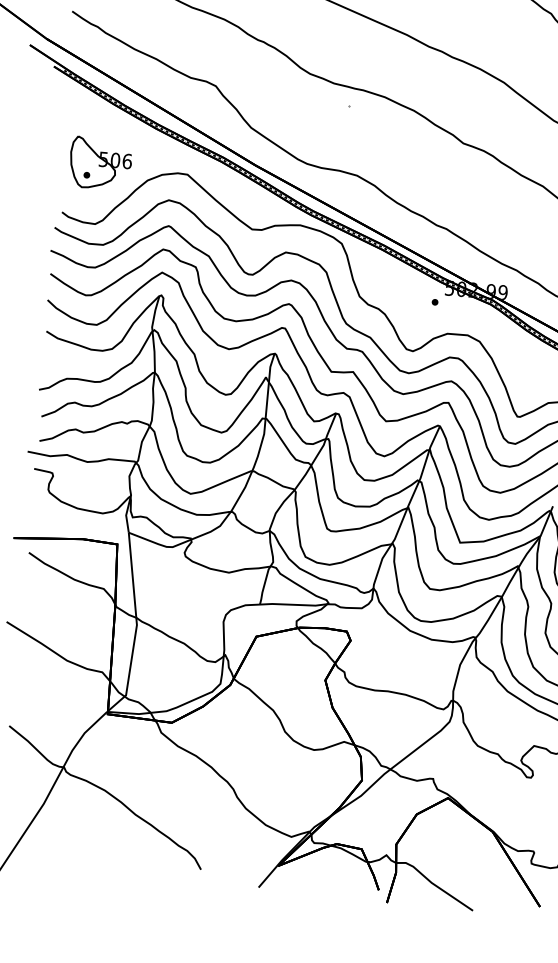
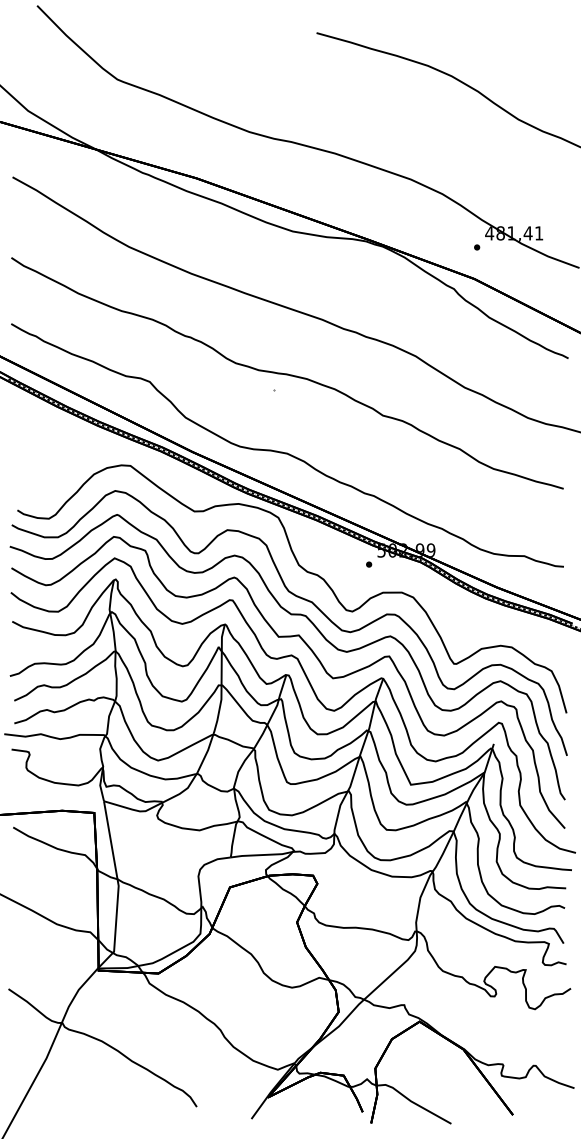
part: (100, 163) -> (49, 462), removed

